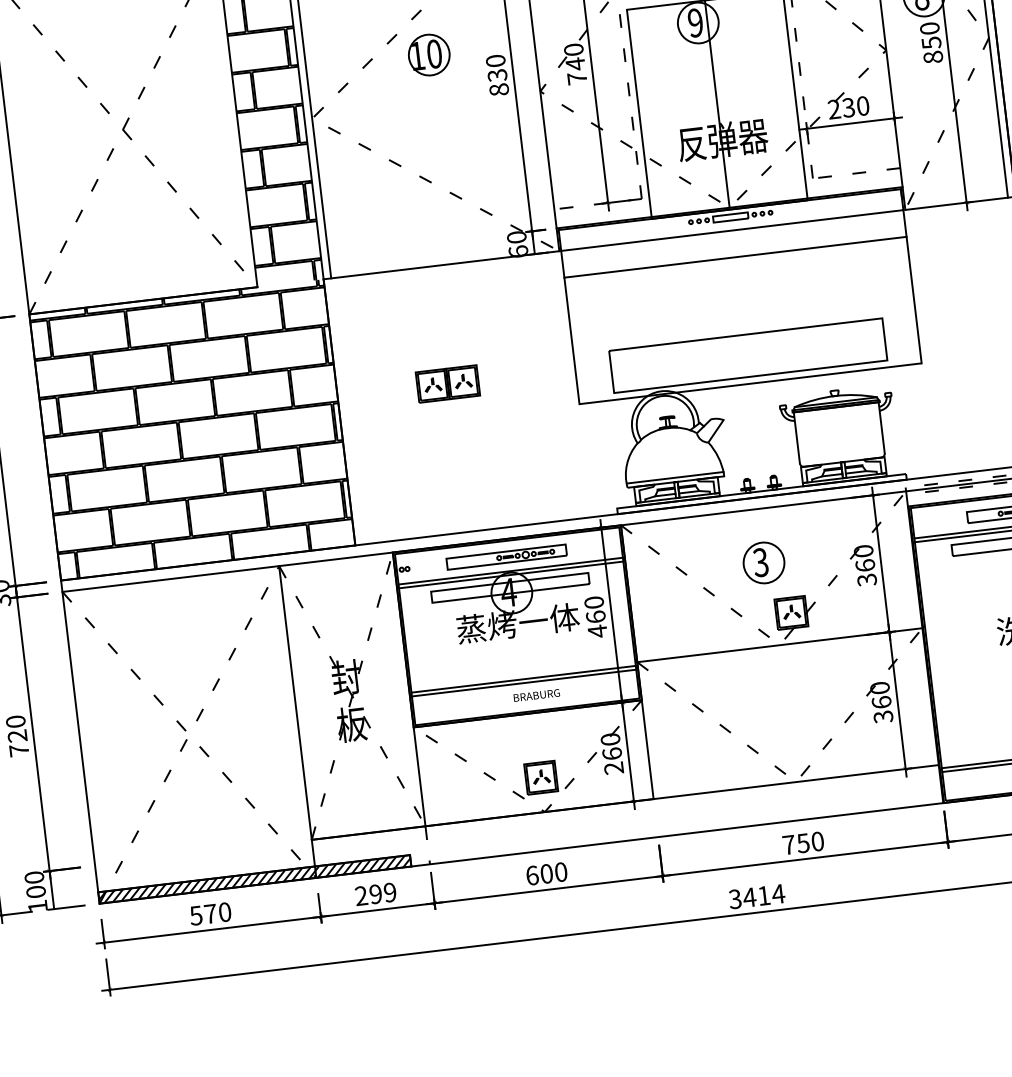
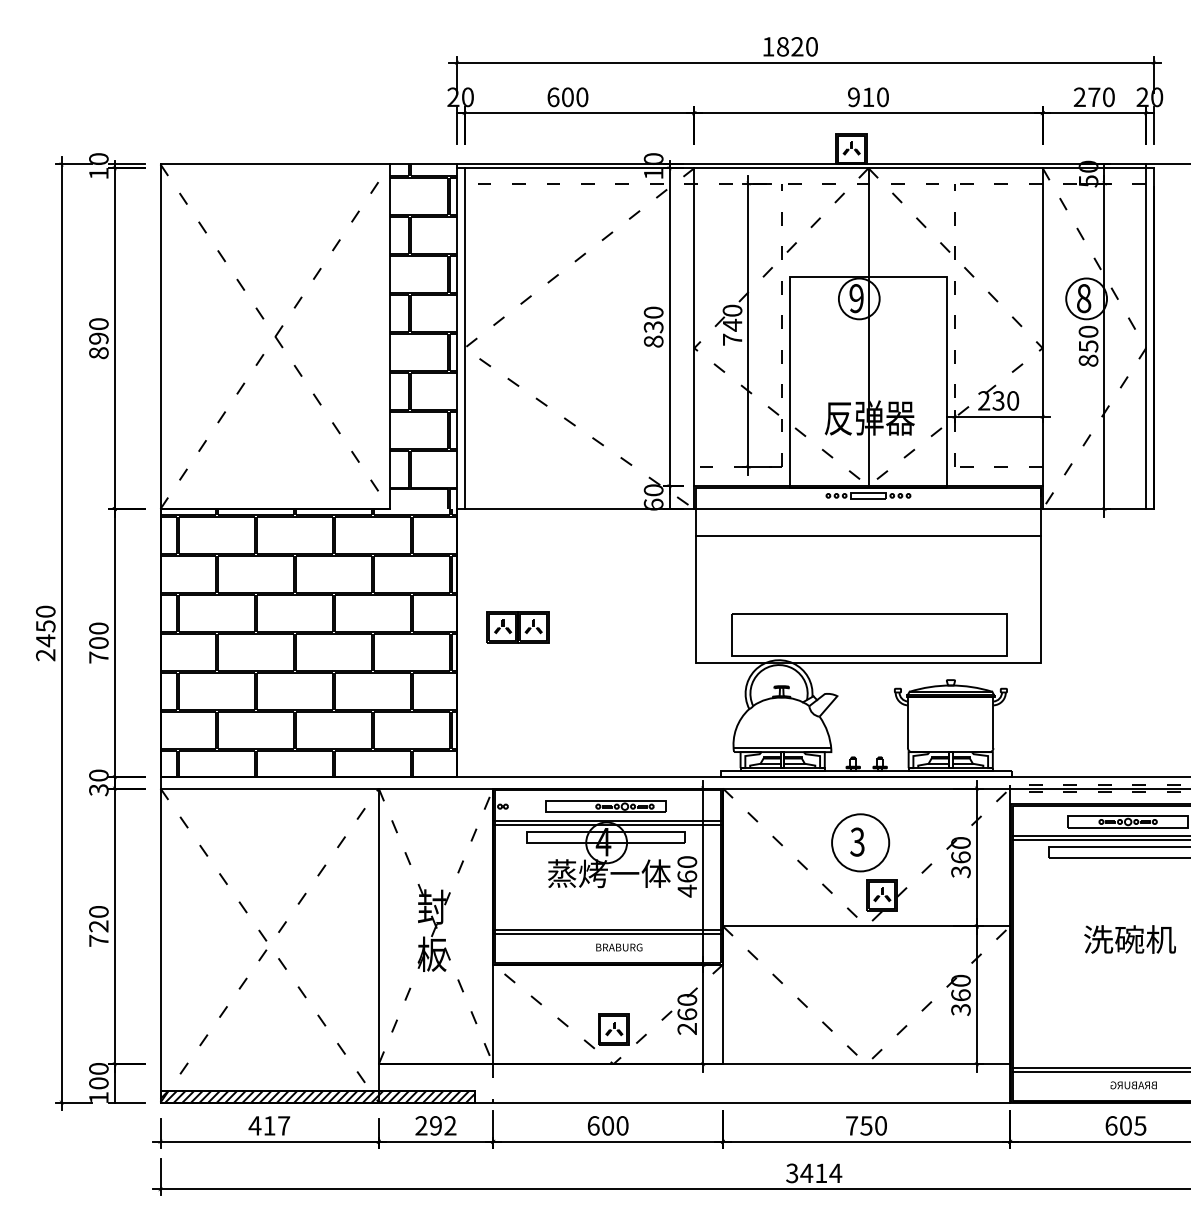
part: (429, 54) -> (588, 298), removed
part: (447, 383) -> (517, 627), moved
circle: (763, 562) -> (860, 842), size x1.4
text: (390, 892) -> (450, 1125), 299 -> 292
text: (210, 913) -> (269, 1125), 570 -> 417

